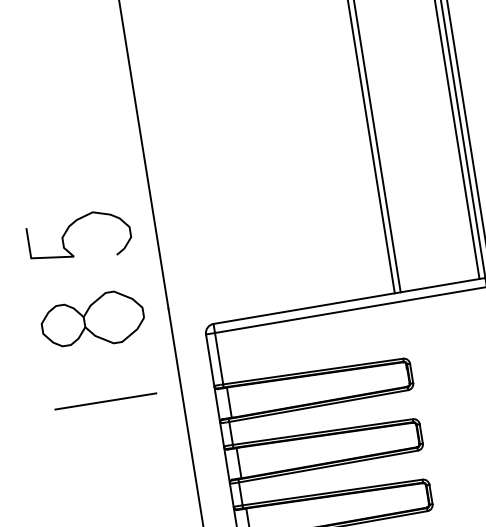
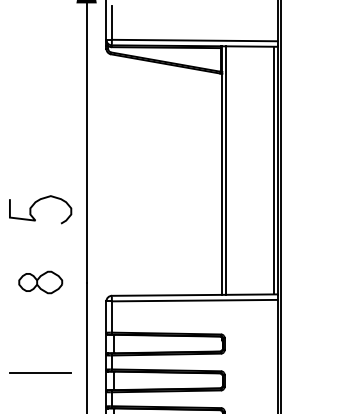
curve: (68, 232) -> (34, 205), moved
part: (92, 320) -> (40, 282), size x0.7
line: (105, 401) -> (40, 372), moved

